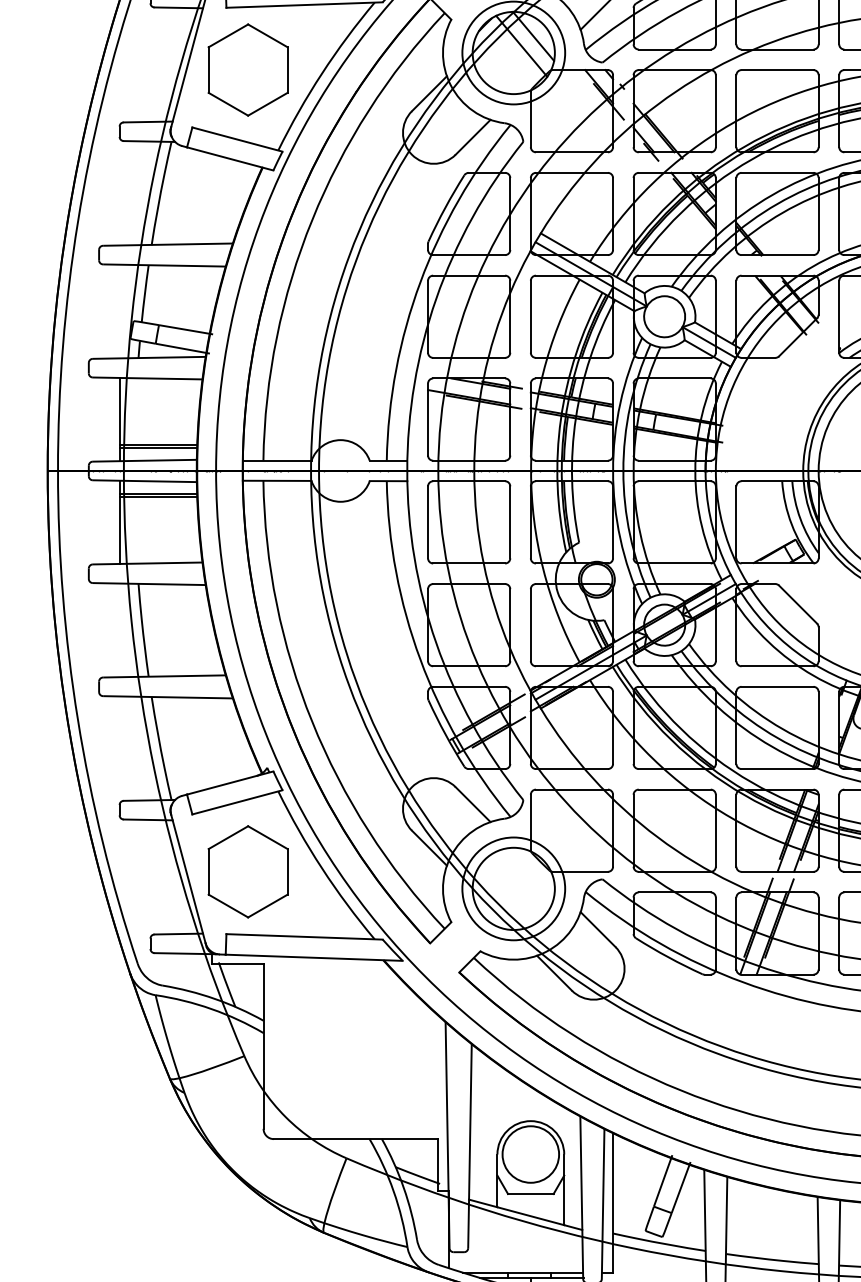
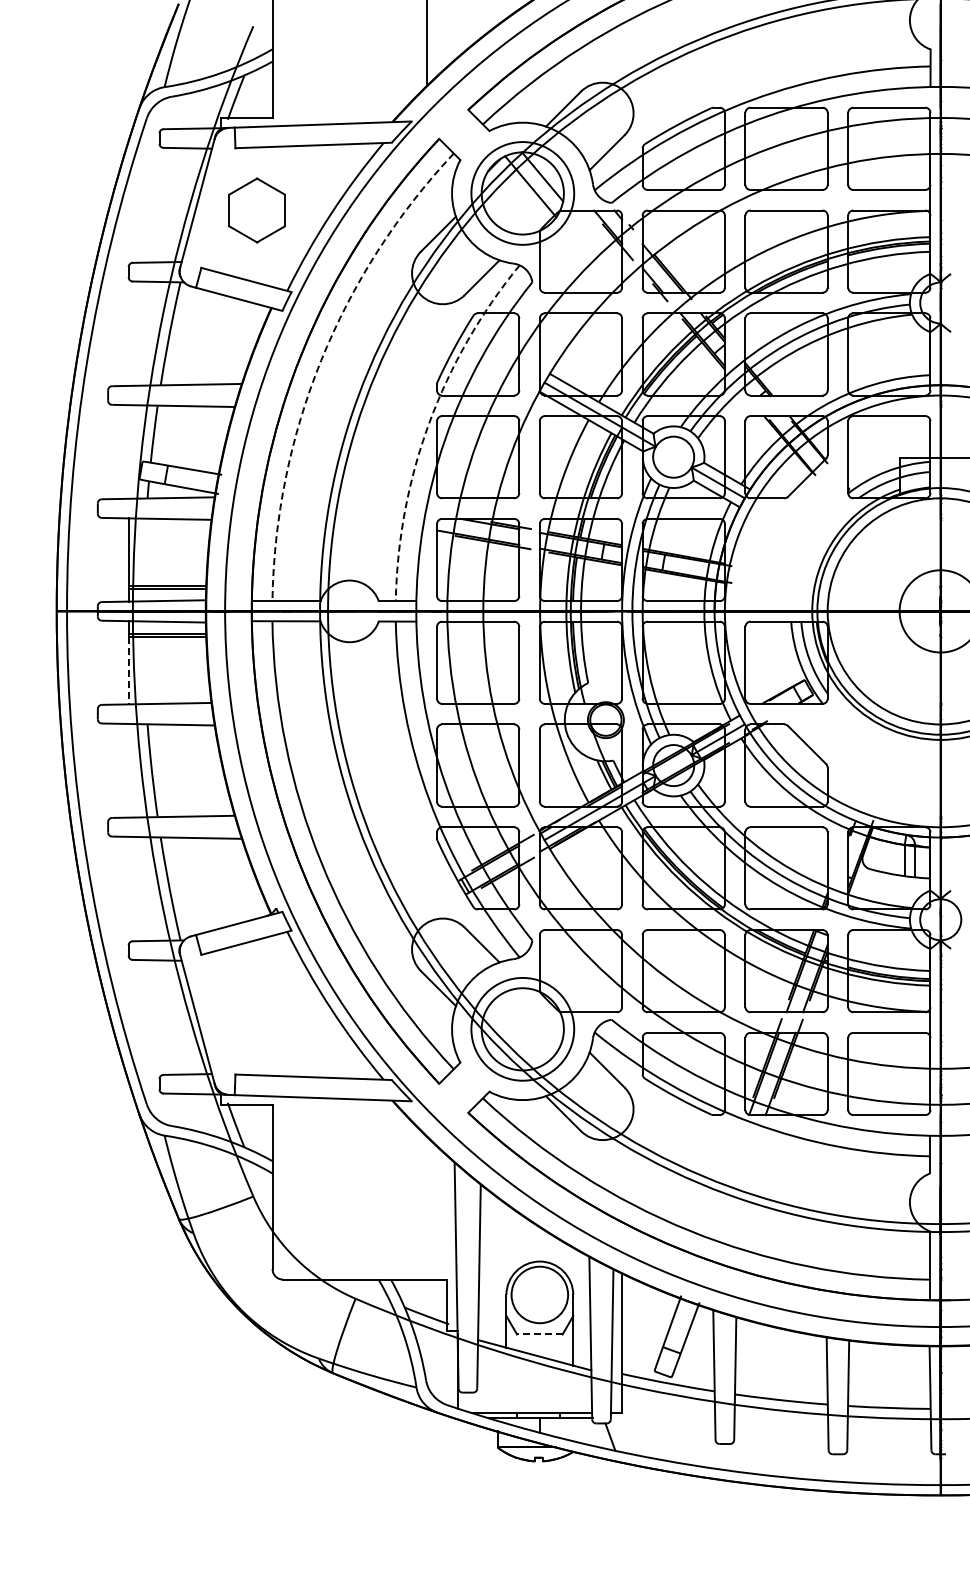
part: (247, 70) -> (256, 210), size x0.7
arc: (312, 220) -> (321, 360), solid -> dashed
arc: (420, 282) -> (429, 422), solid -> dashed
line: (119, 530) -> (128, 670), solid -> dashed
part: (247, 871) -> (256, 1011), removed
line: (530, 1194) -> (539, 1334), solid -> dashed

